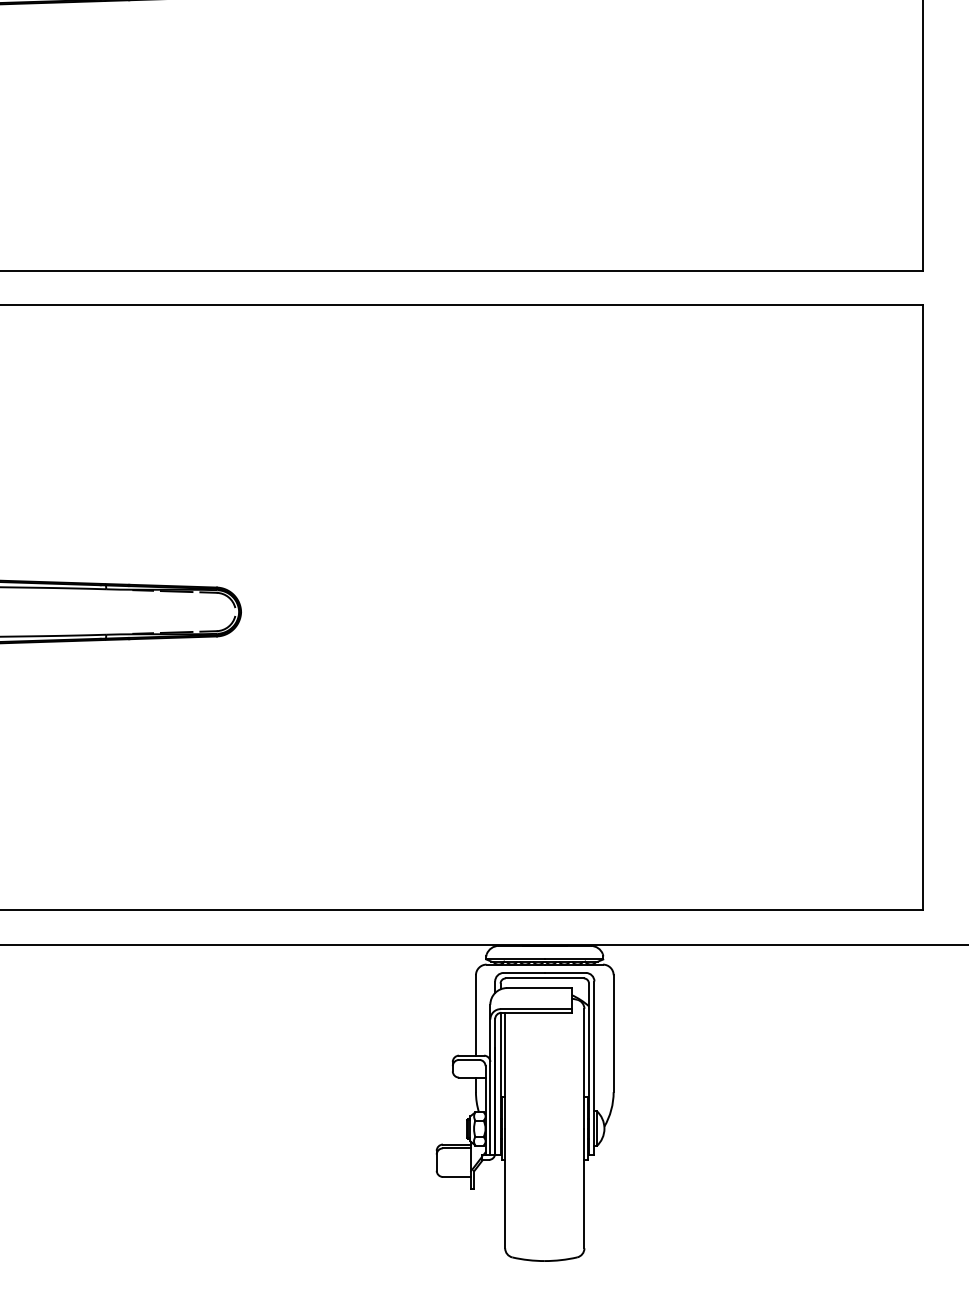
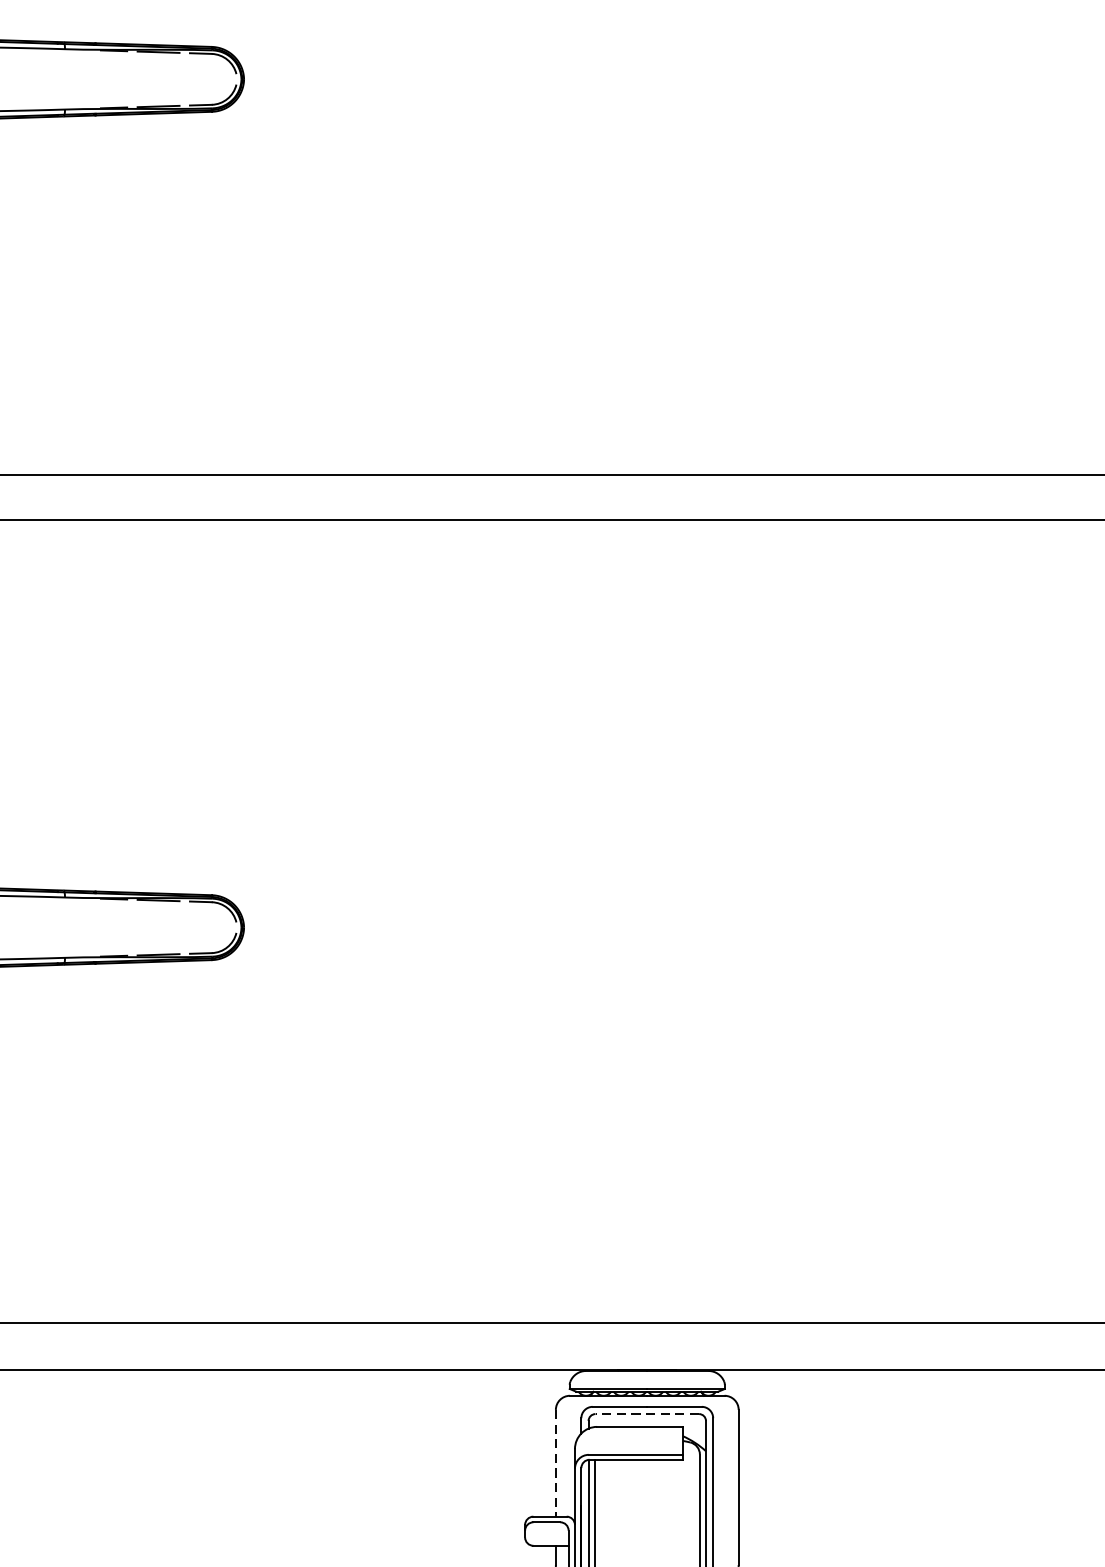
line: (544, 978) -> (646, 1414), solid -> dashed
line: (475, 1015) -> (555, 1463), solid -> dashed

